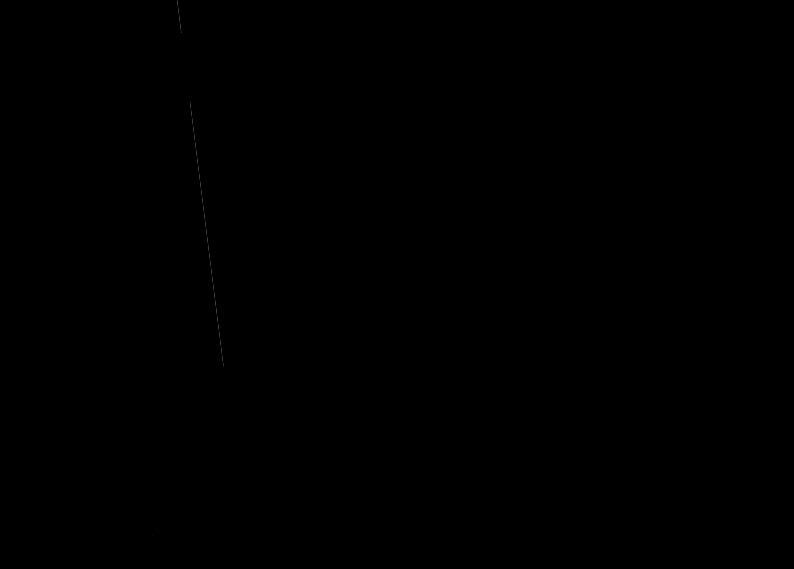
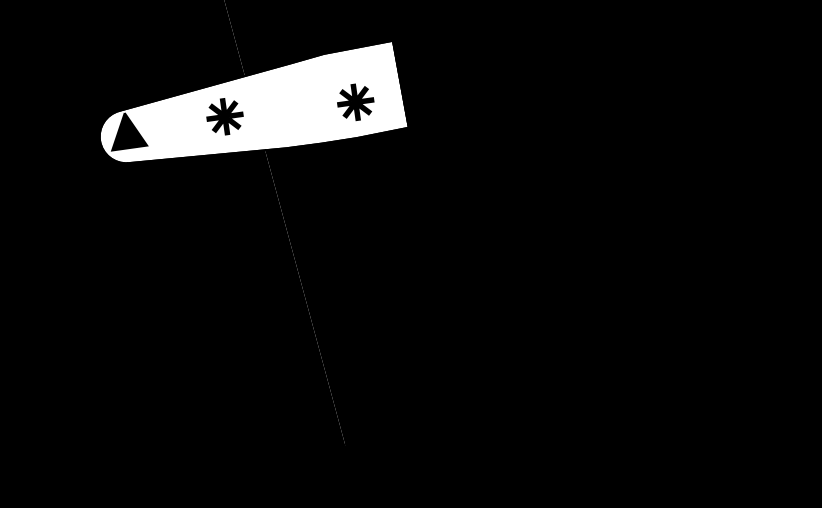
fill: (182, 61) -> (250, 107), removed

